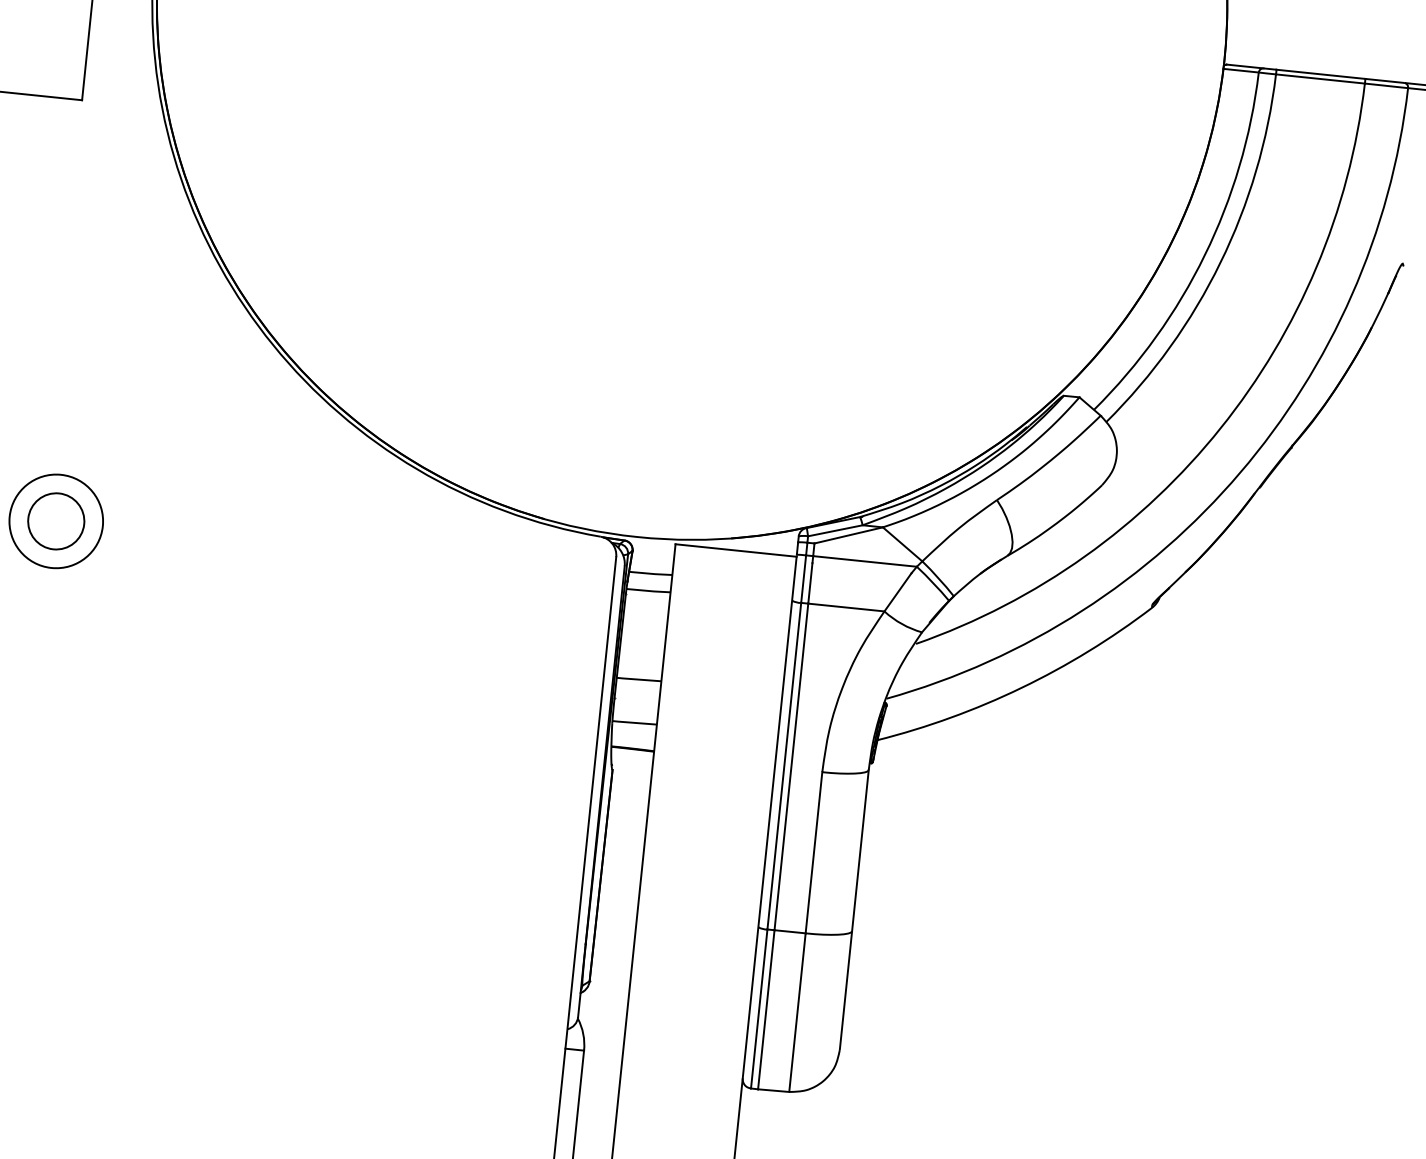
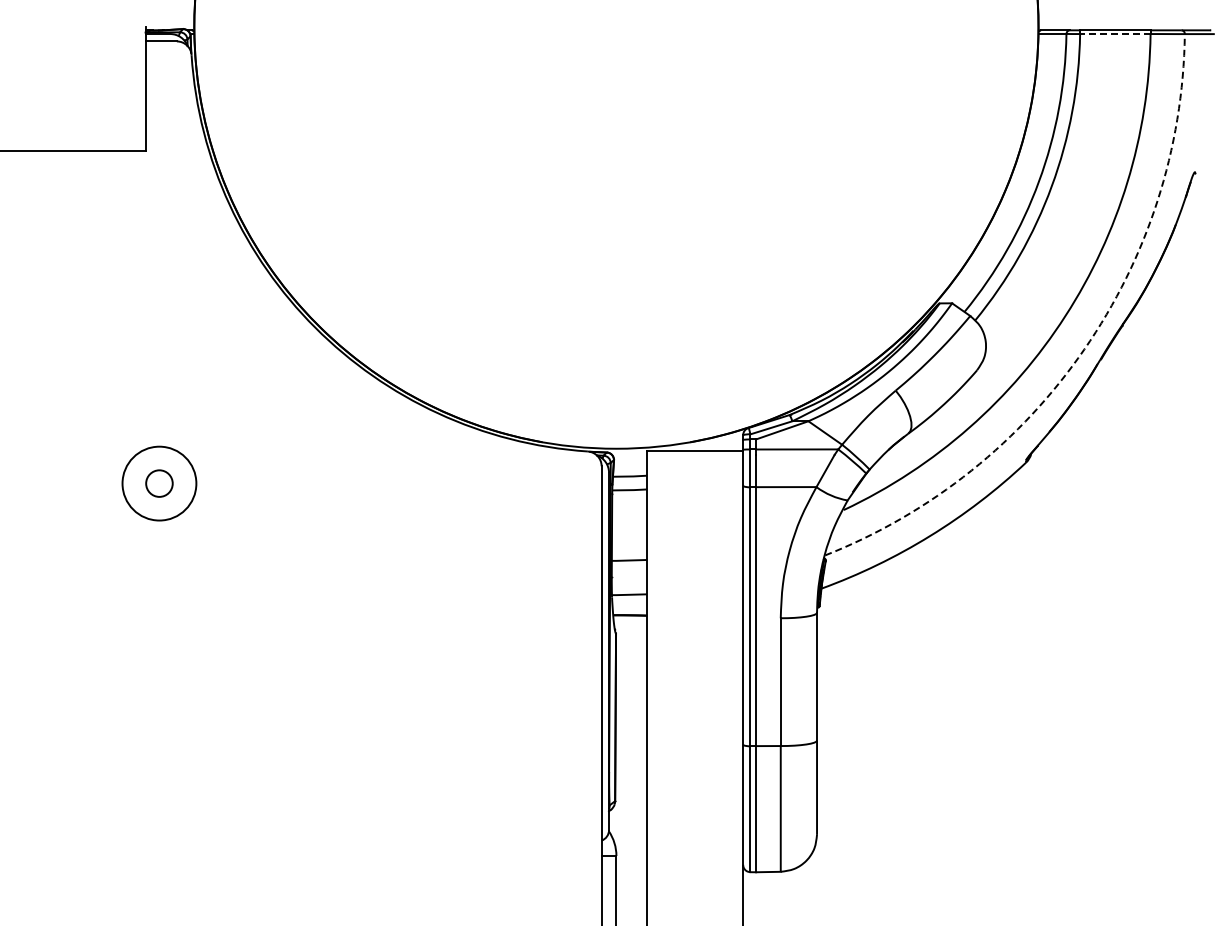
line: (1319, 79) -> (1114, 34), solid -> dashed
arc: (1240, 472) -> (1084, 349), solid -> dashed
circle: (56, 521) -> (159, 483), size x0.6

